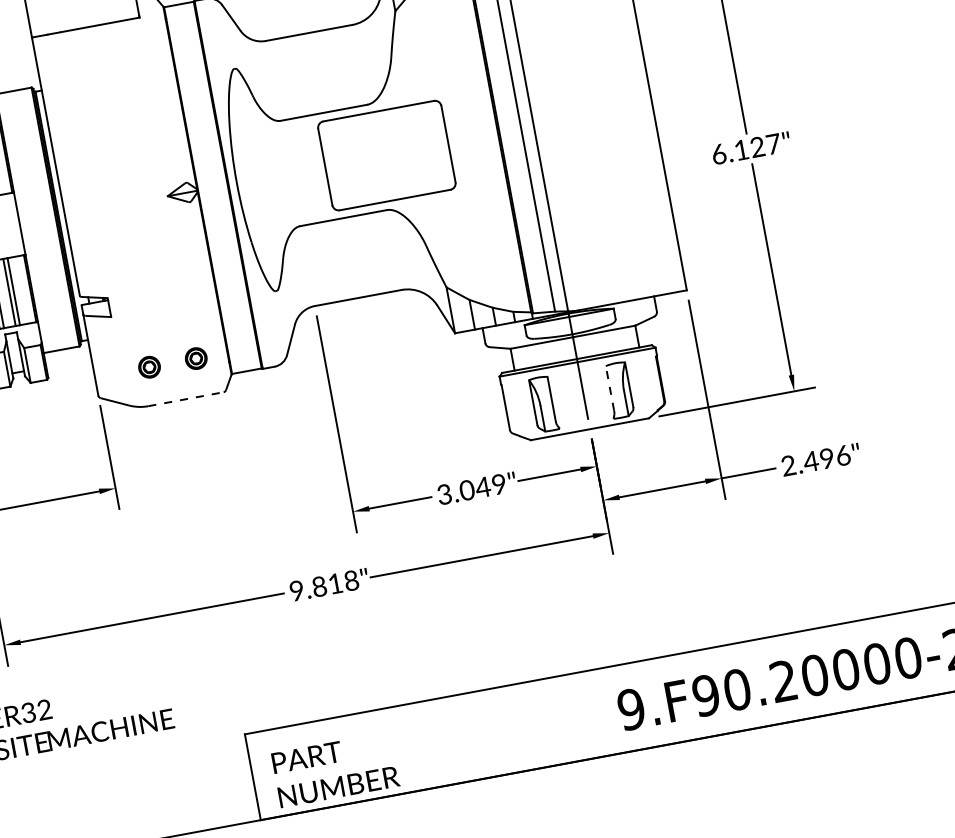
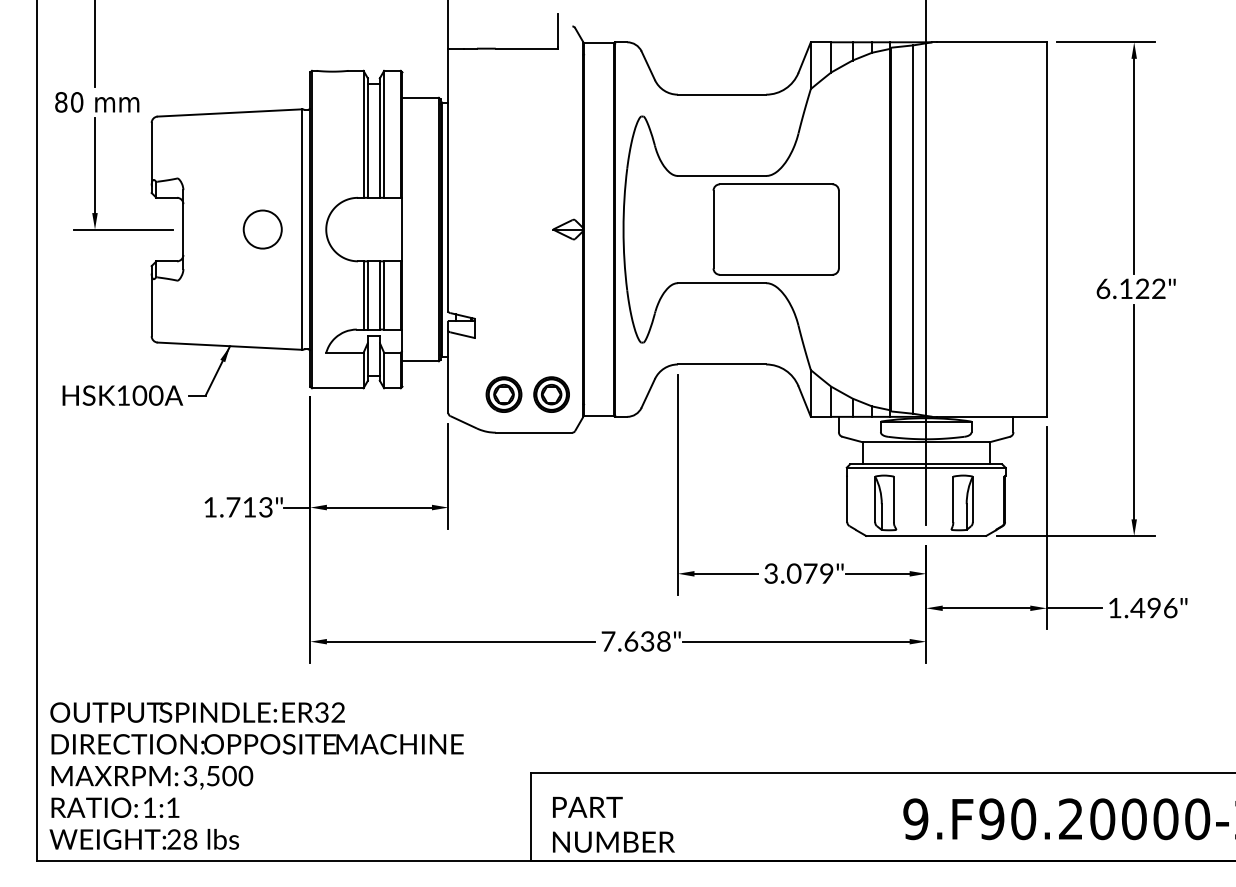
text: (773, 143) -> (1158, 288), 6.127" -> 6.122"
part: (196, 358) -> (551, 394), size x1.67
part: (149, 367) -> (503, 394), size x1.67
line: (610, 388) -> (953, 499), dashed -> solid
line: (186, 398) -> (534, 432), dashed -> solid
text: (788, 465) -> (1114, 607), 2.496" -> 1.496"
text: (482, 487) -> (809, 573), 3.049" -> 3.079"
text: (315, 587) -> (627, 641), 9.818" -> 7.638"

